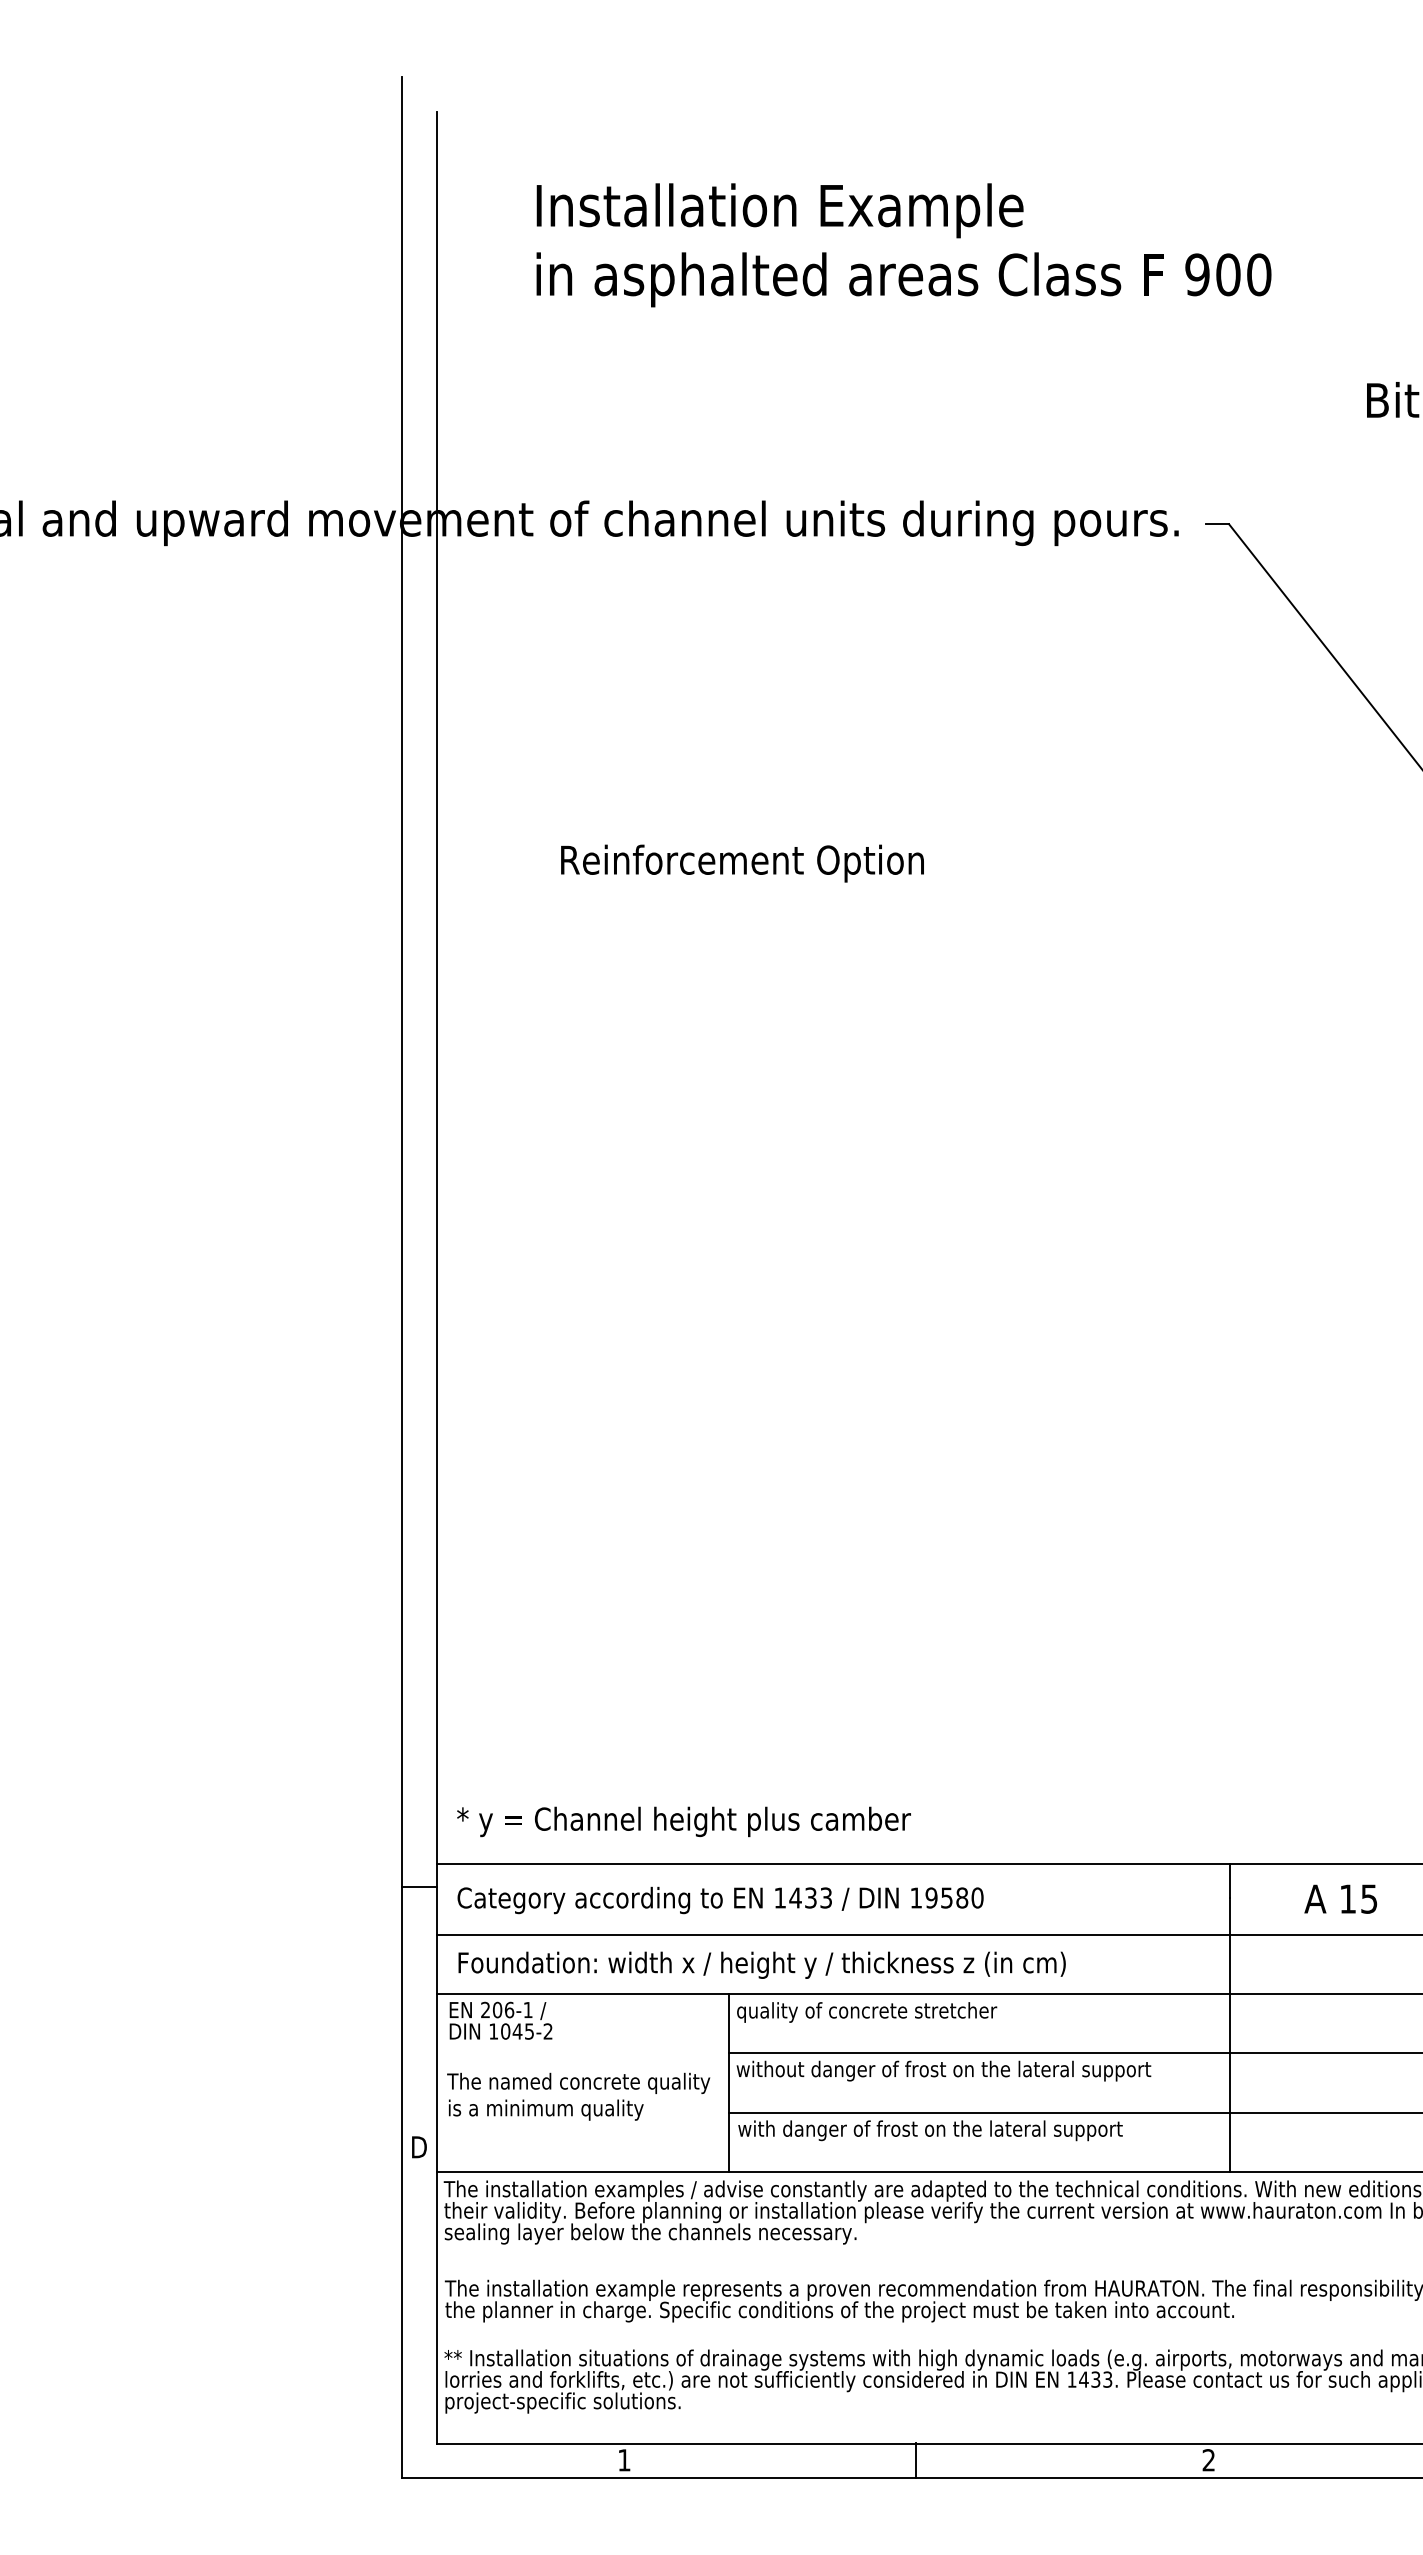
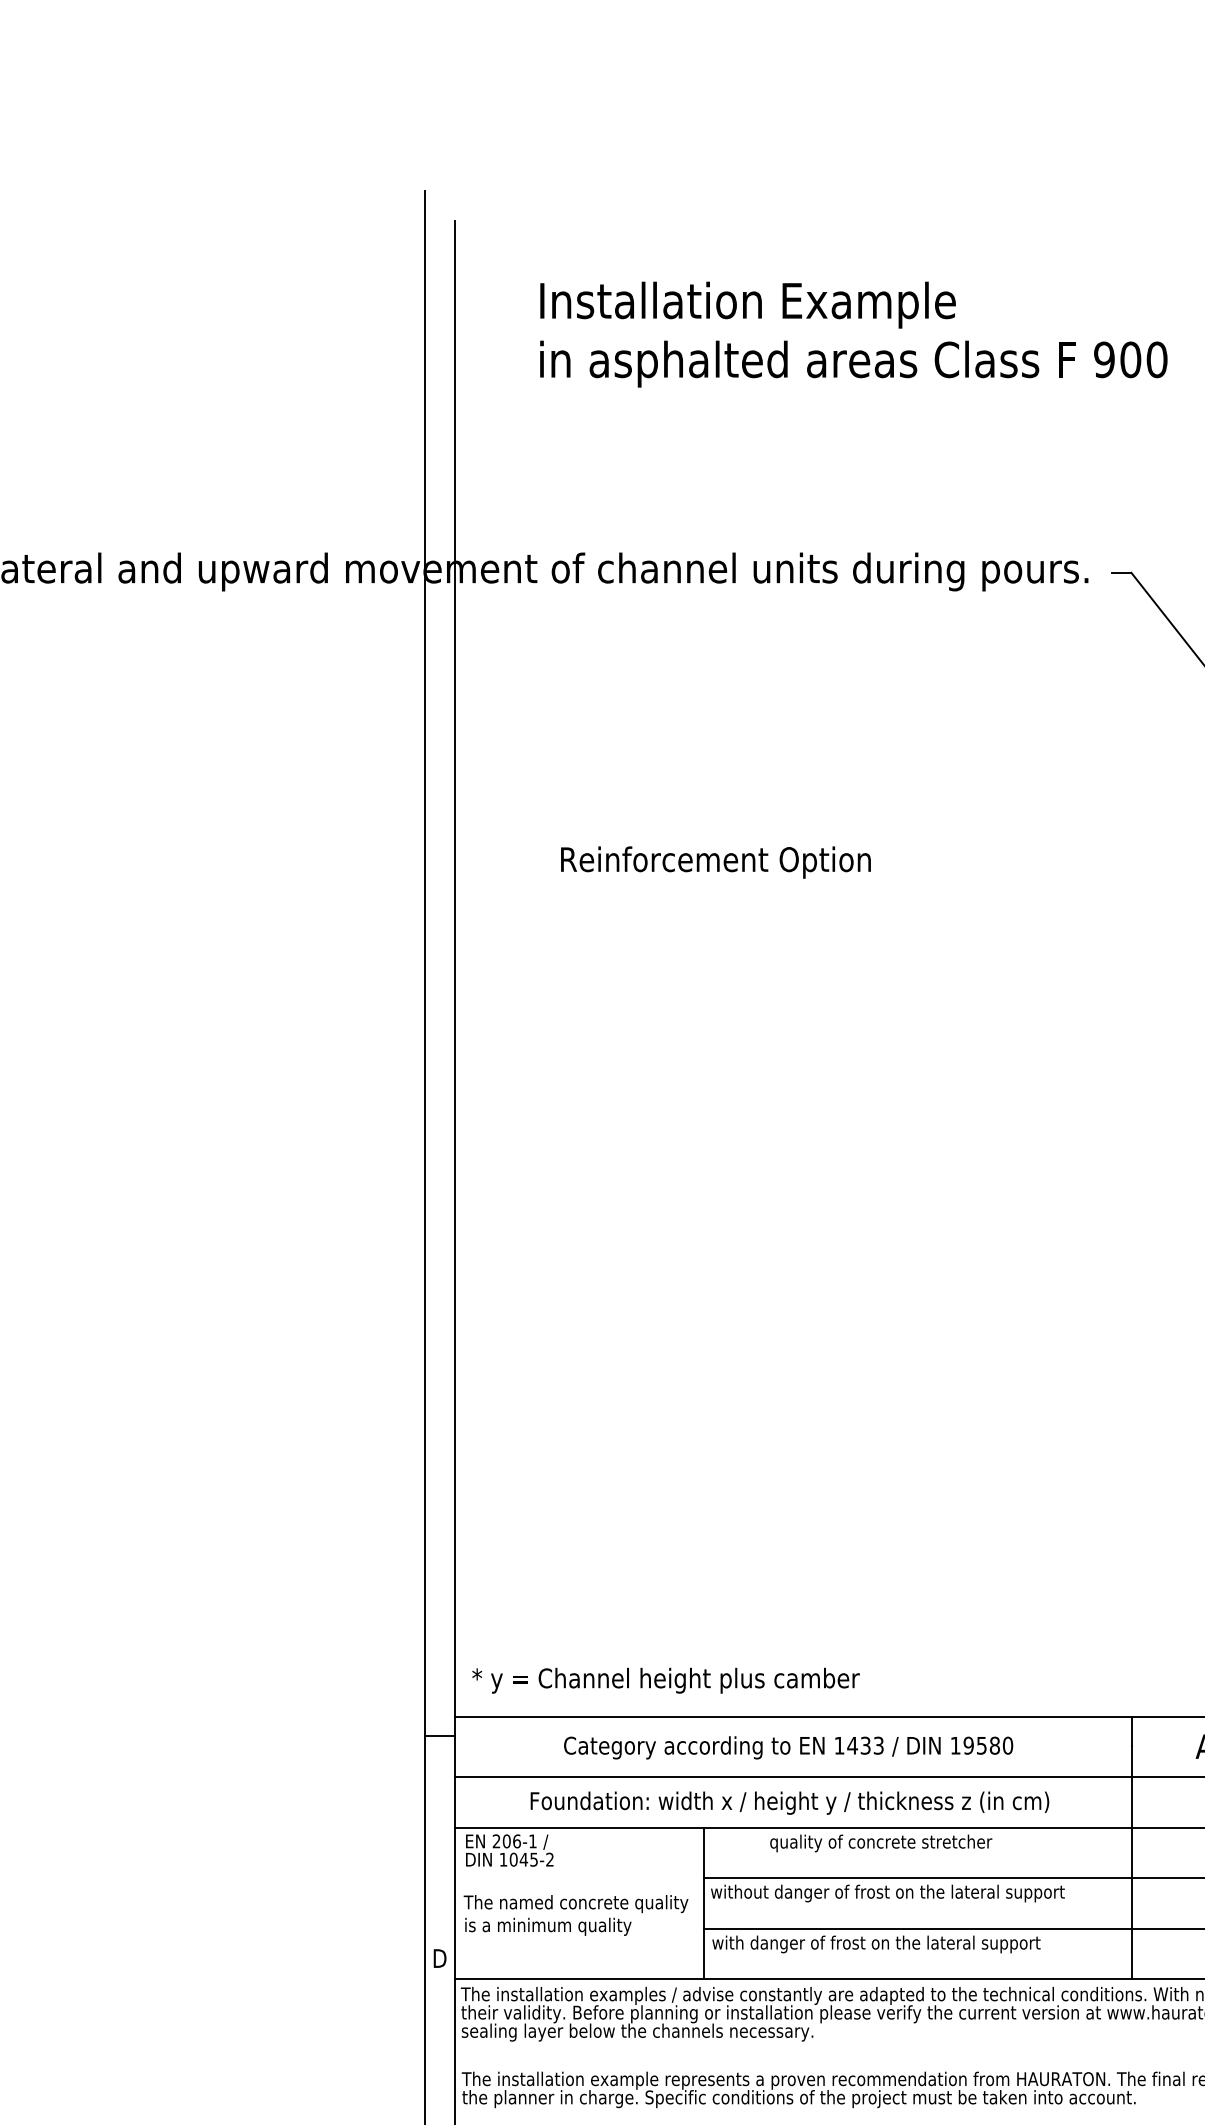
text: (720, 1900) -> (788, 1747), moved
text: (761, 1964) -> (789, 1802), moved
text: (867, 2012) -> (881, 1843), moved

